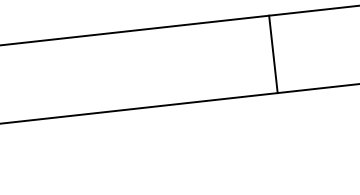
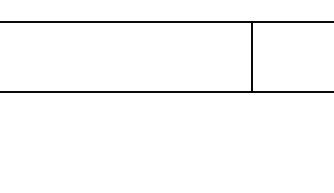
line: (272, 53) -> (251, 56), moved

